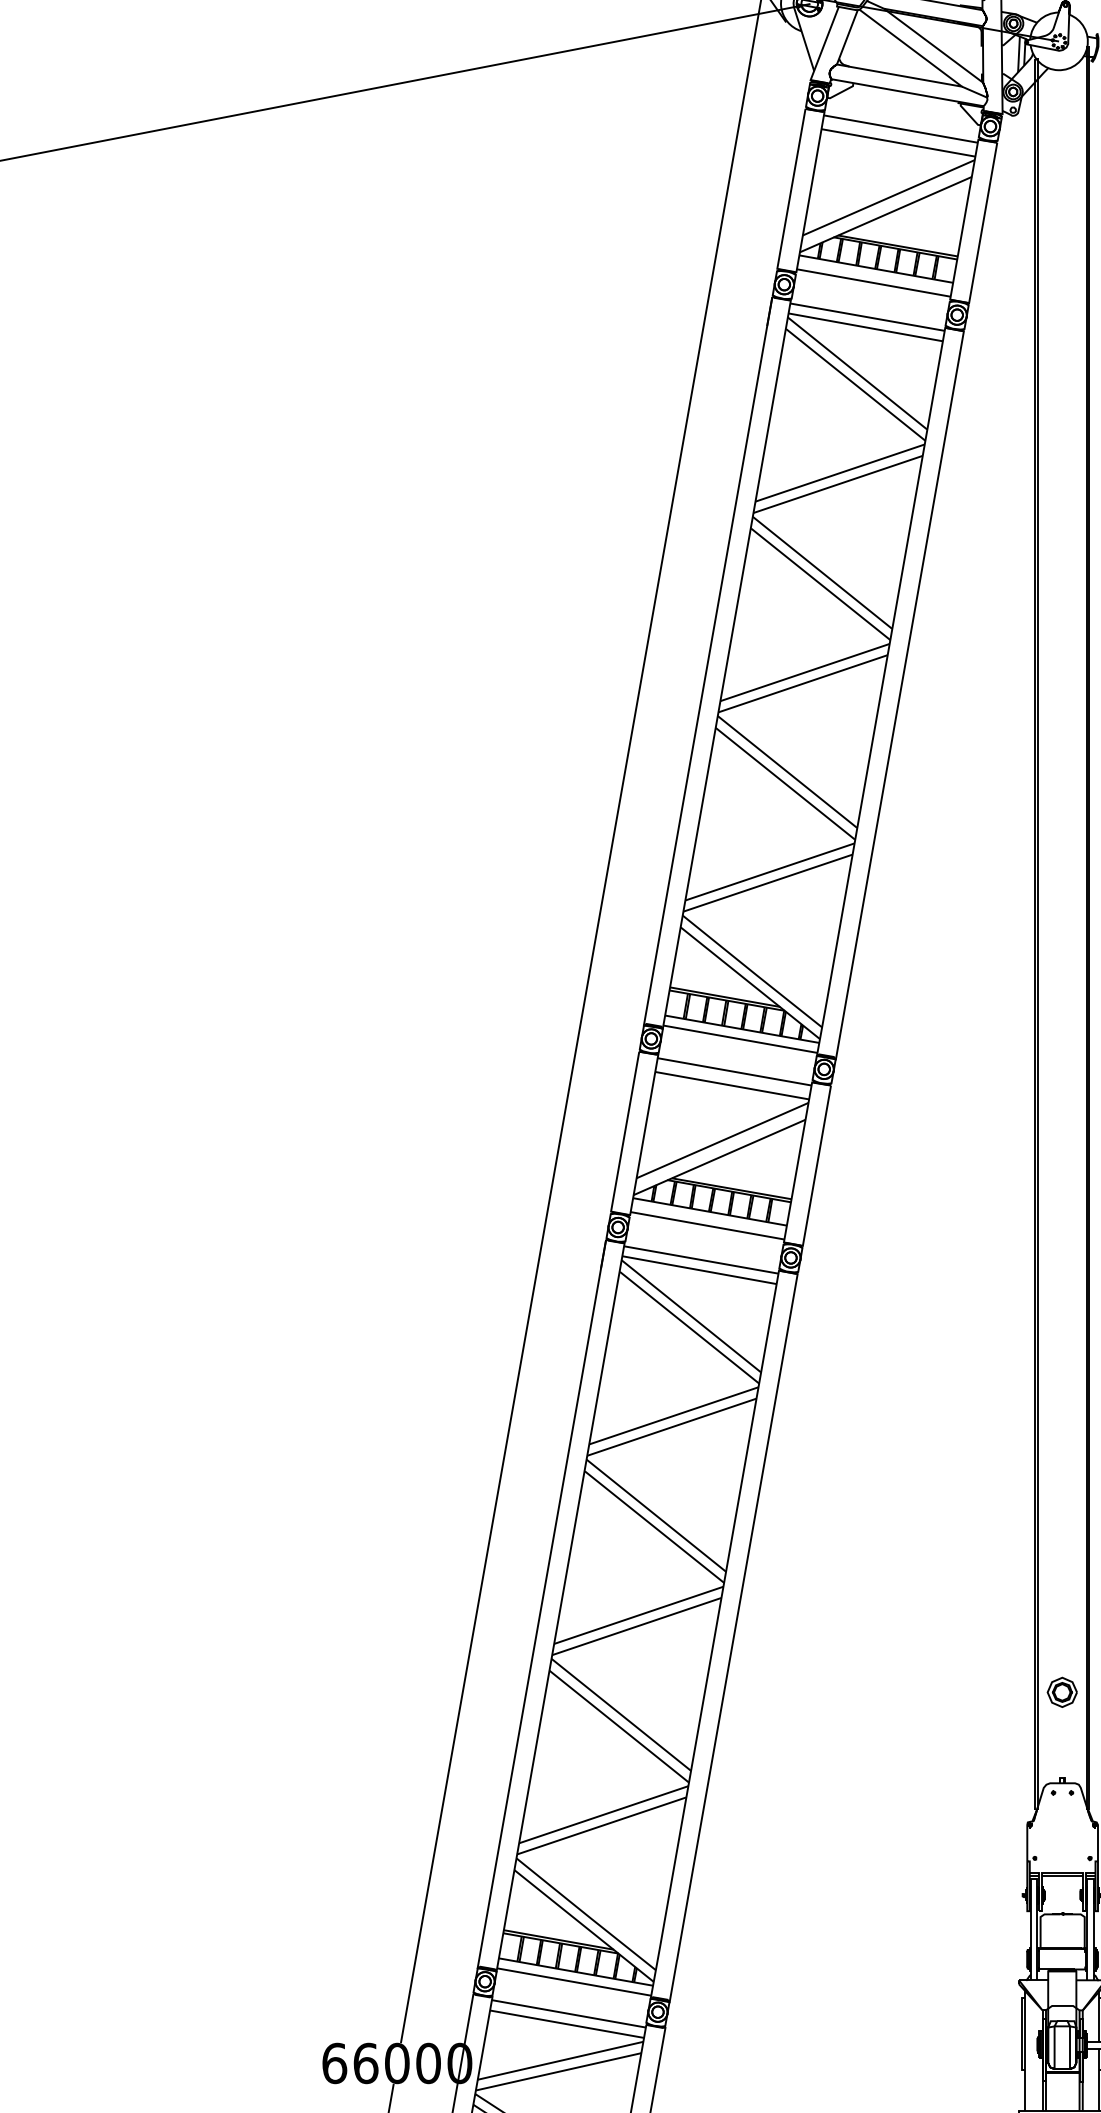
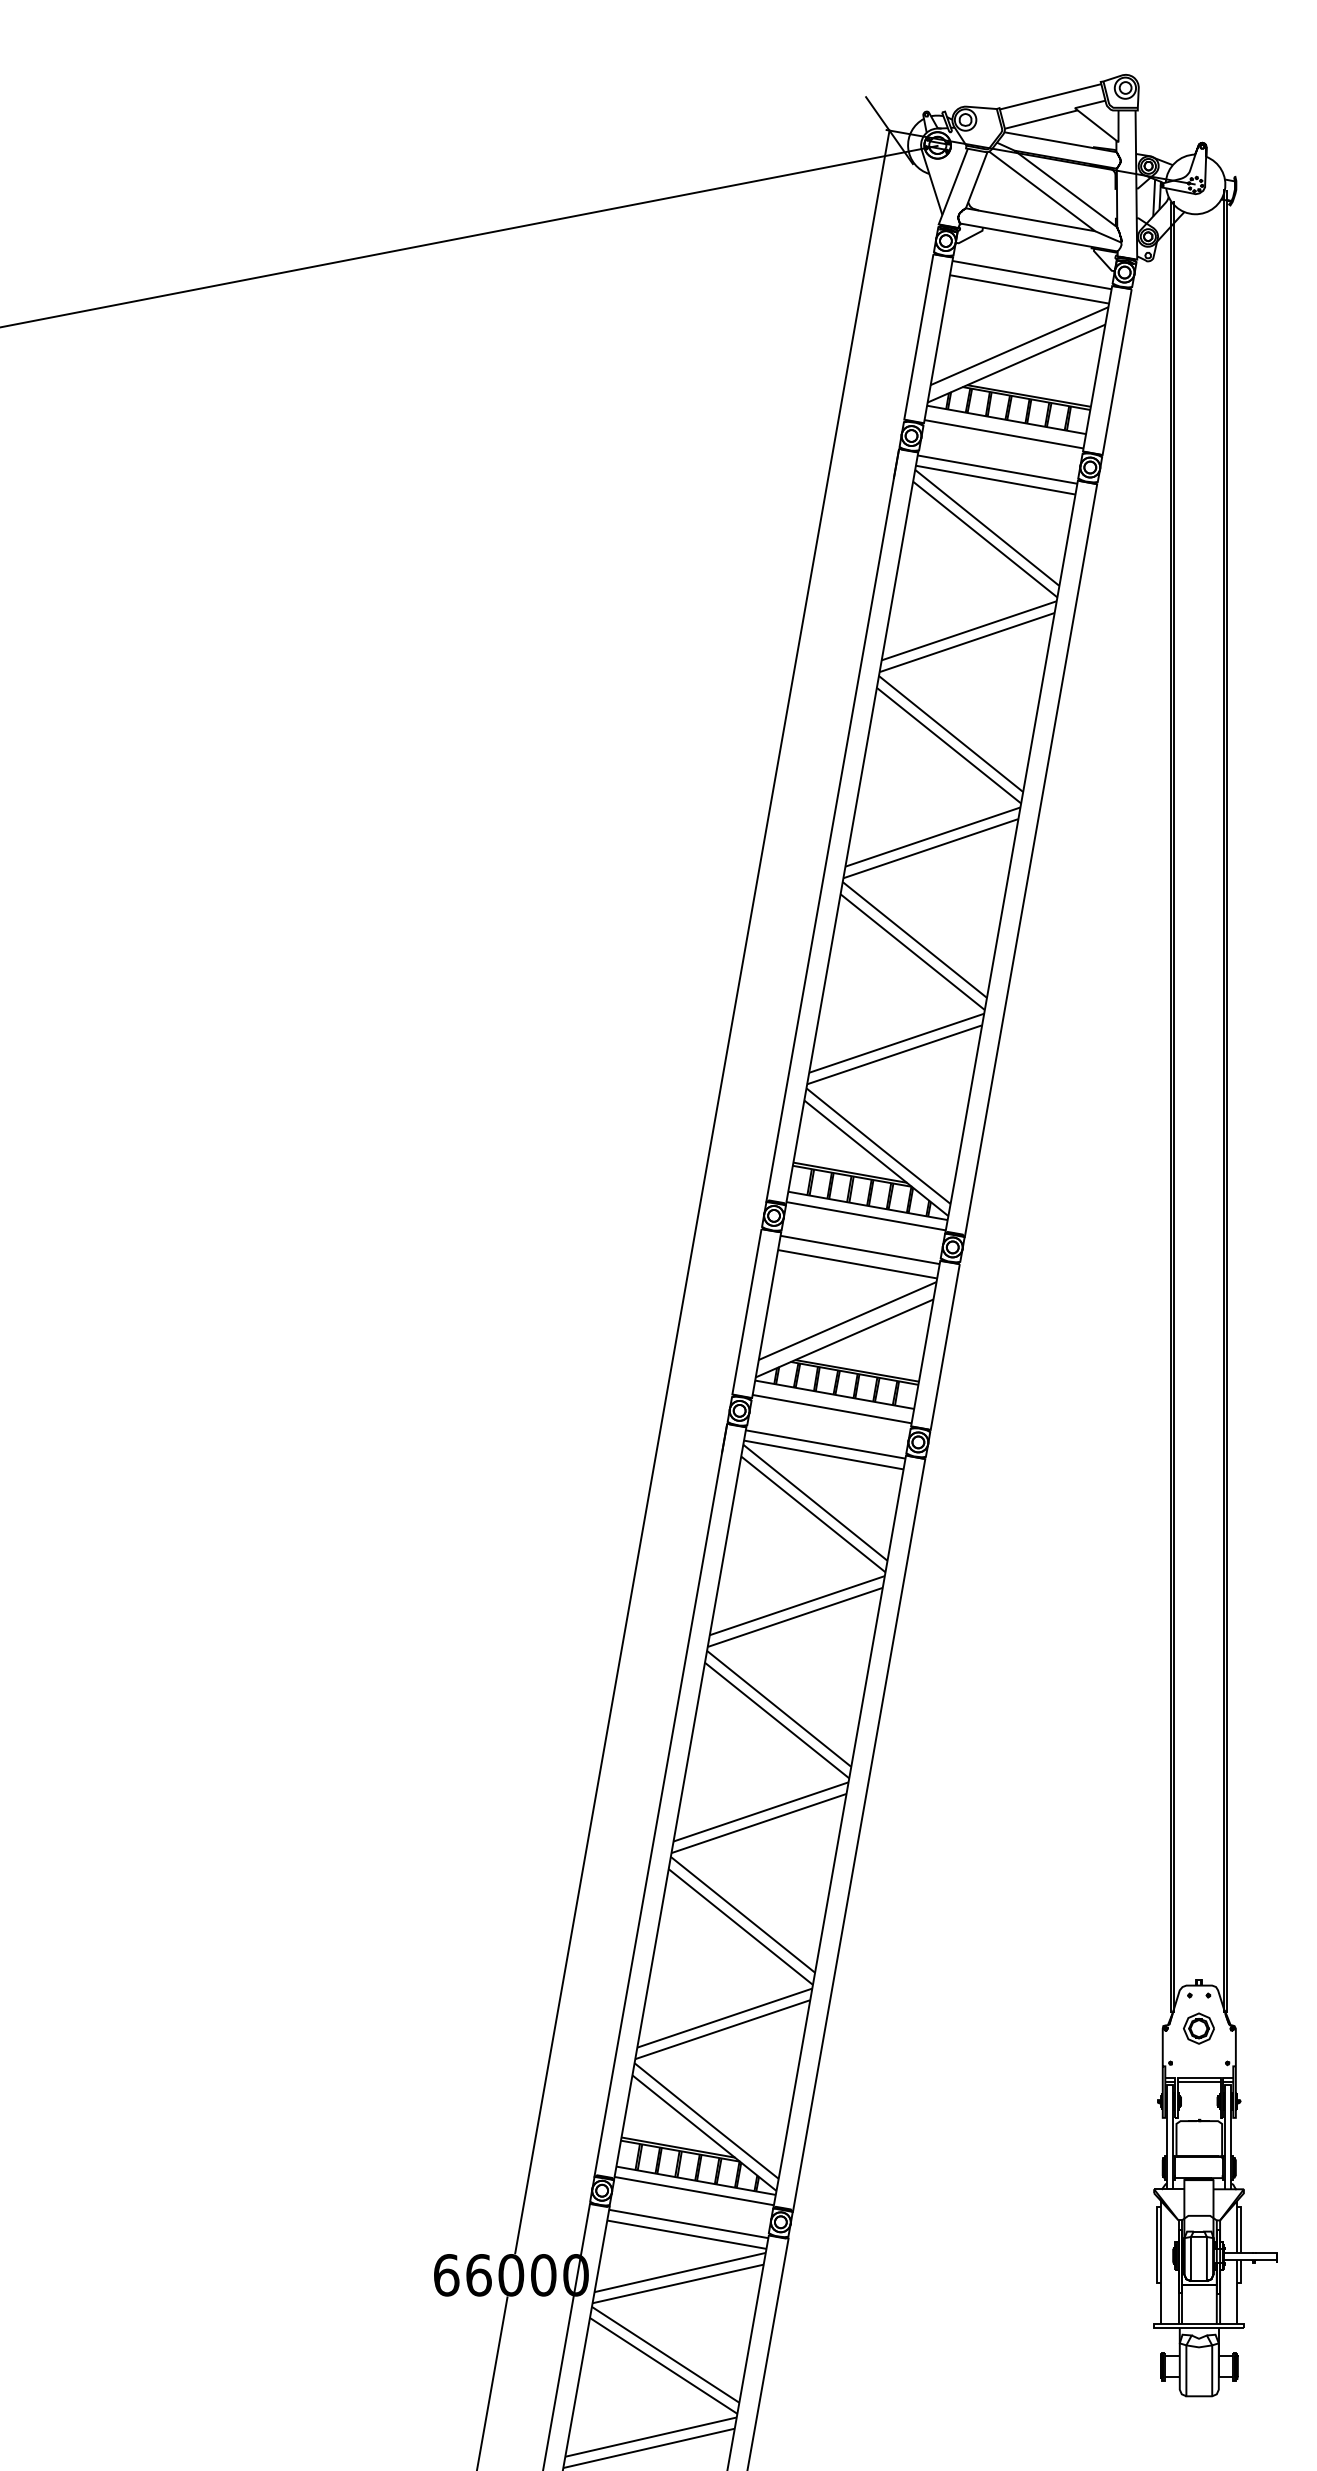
part: (1061, 1692) -> (1198, 2028), moved

